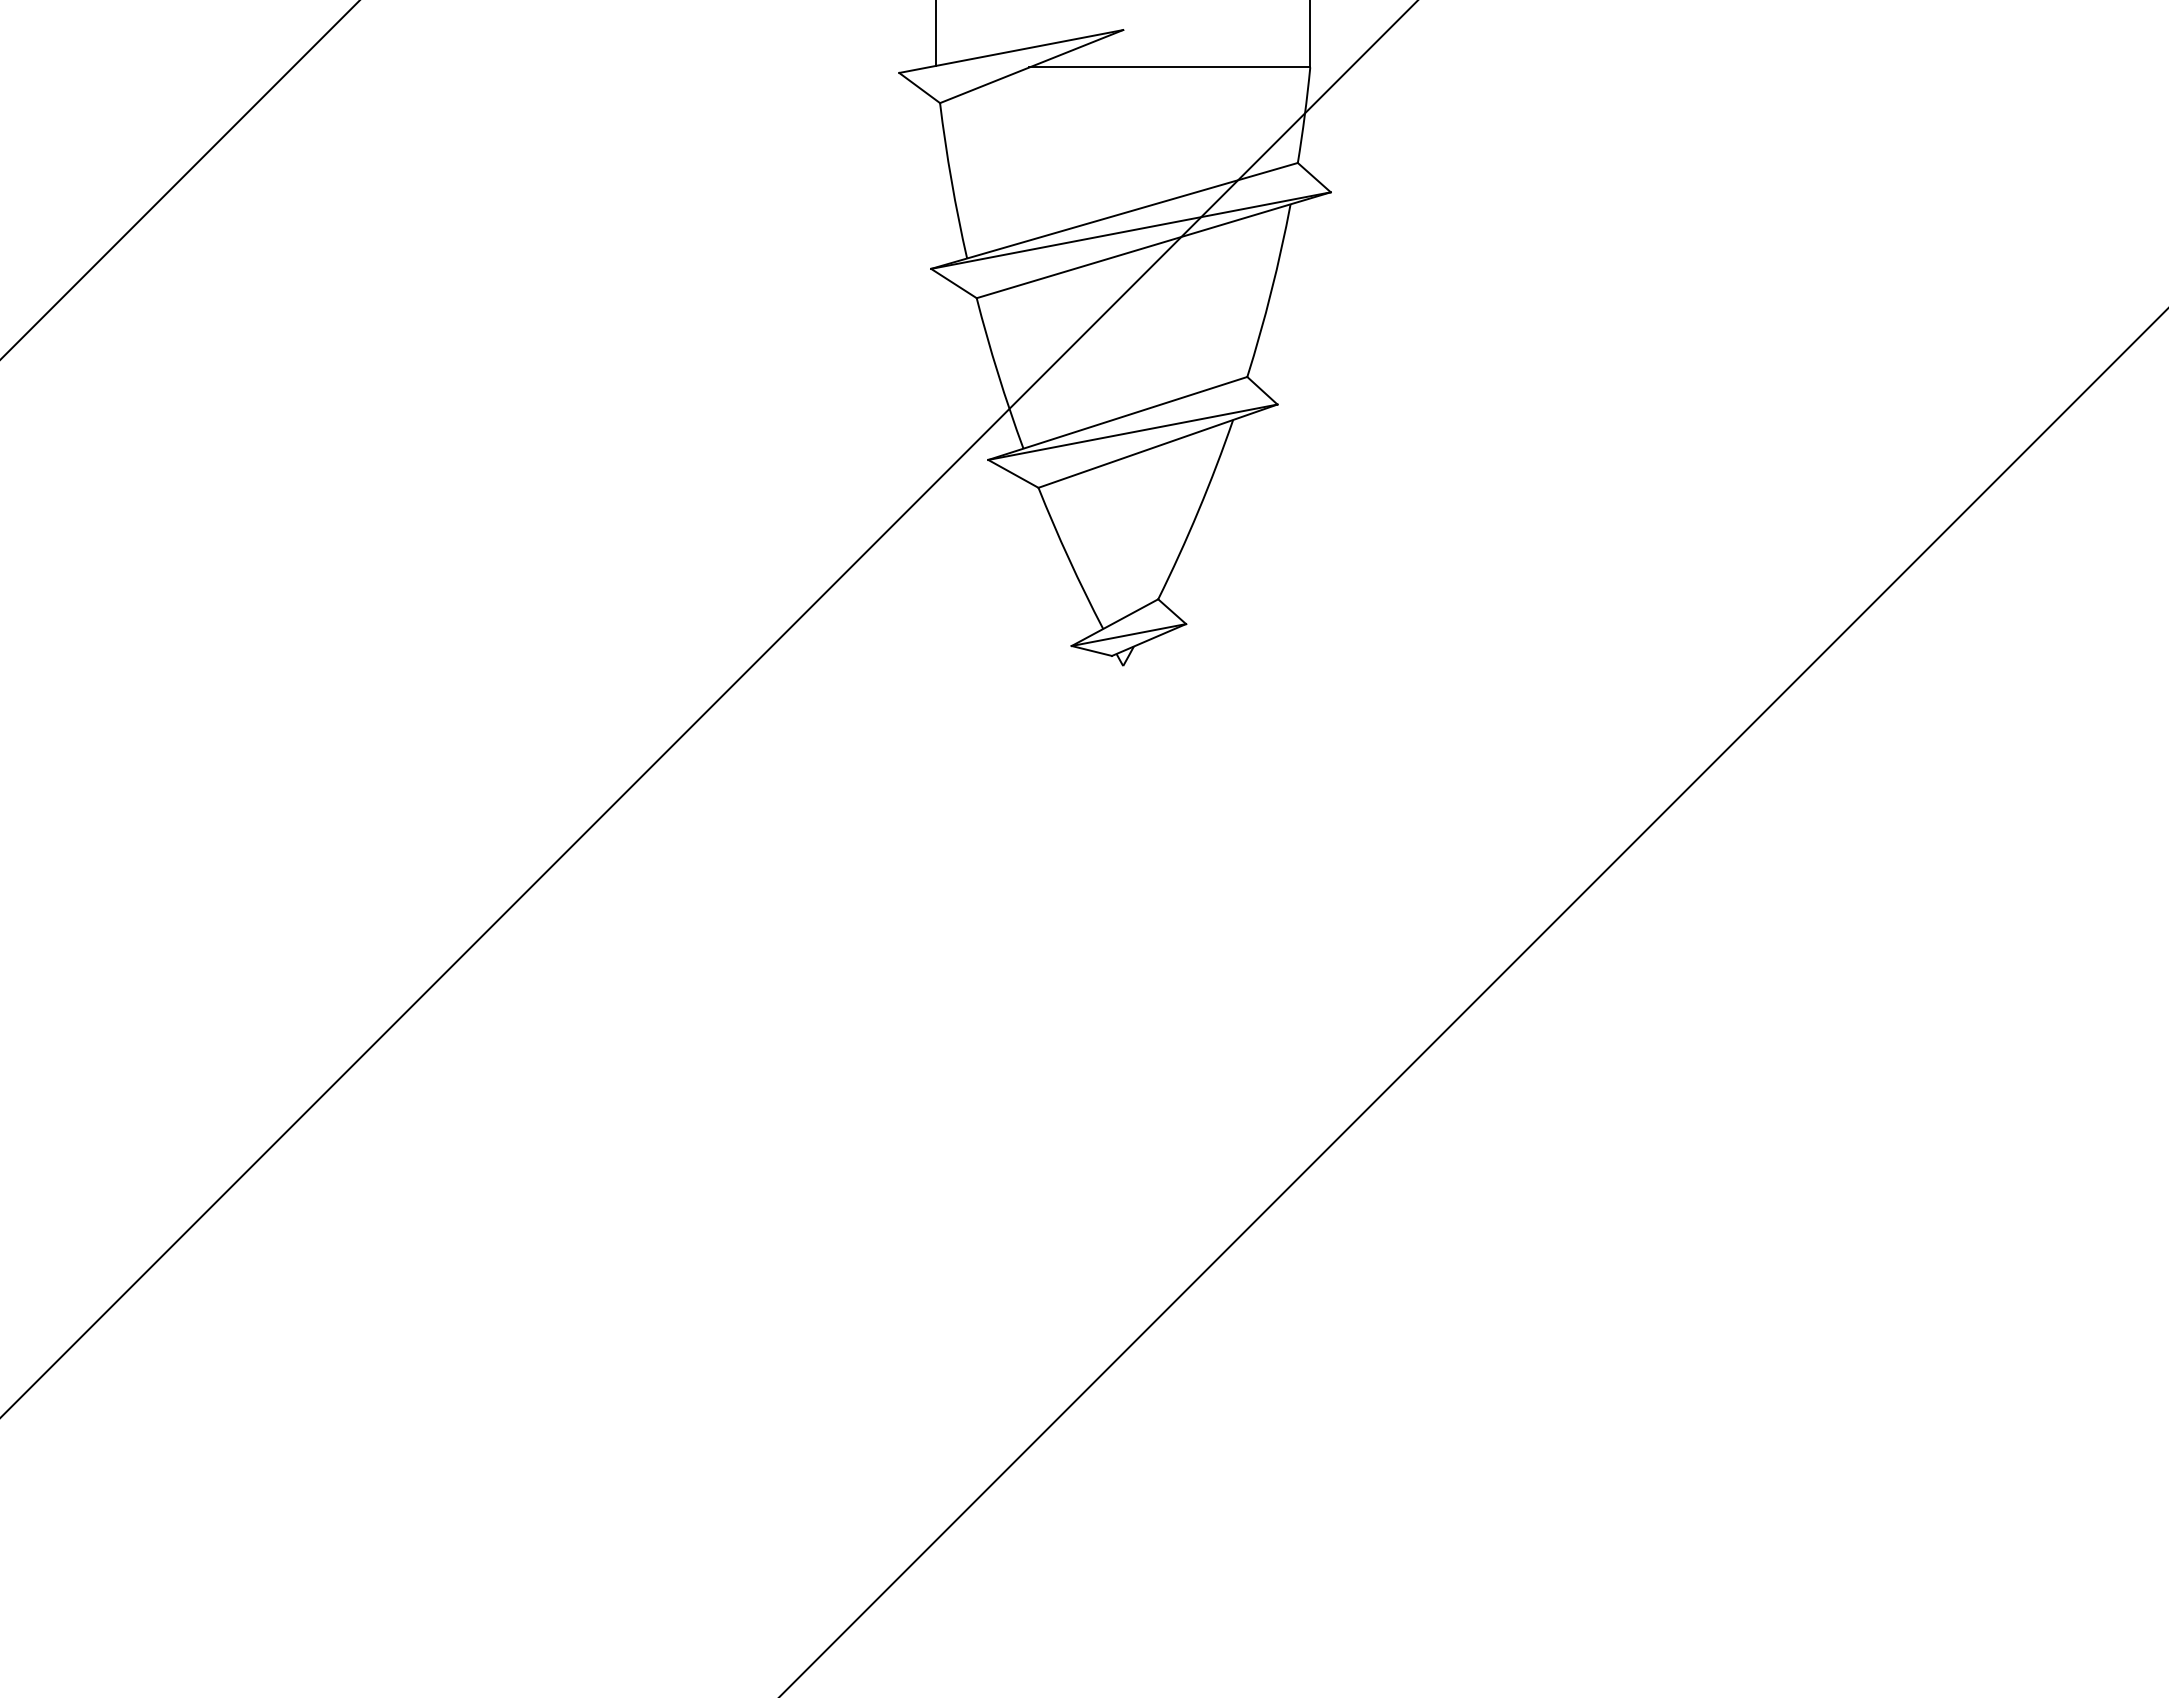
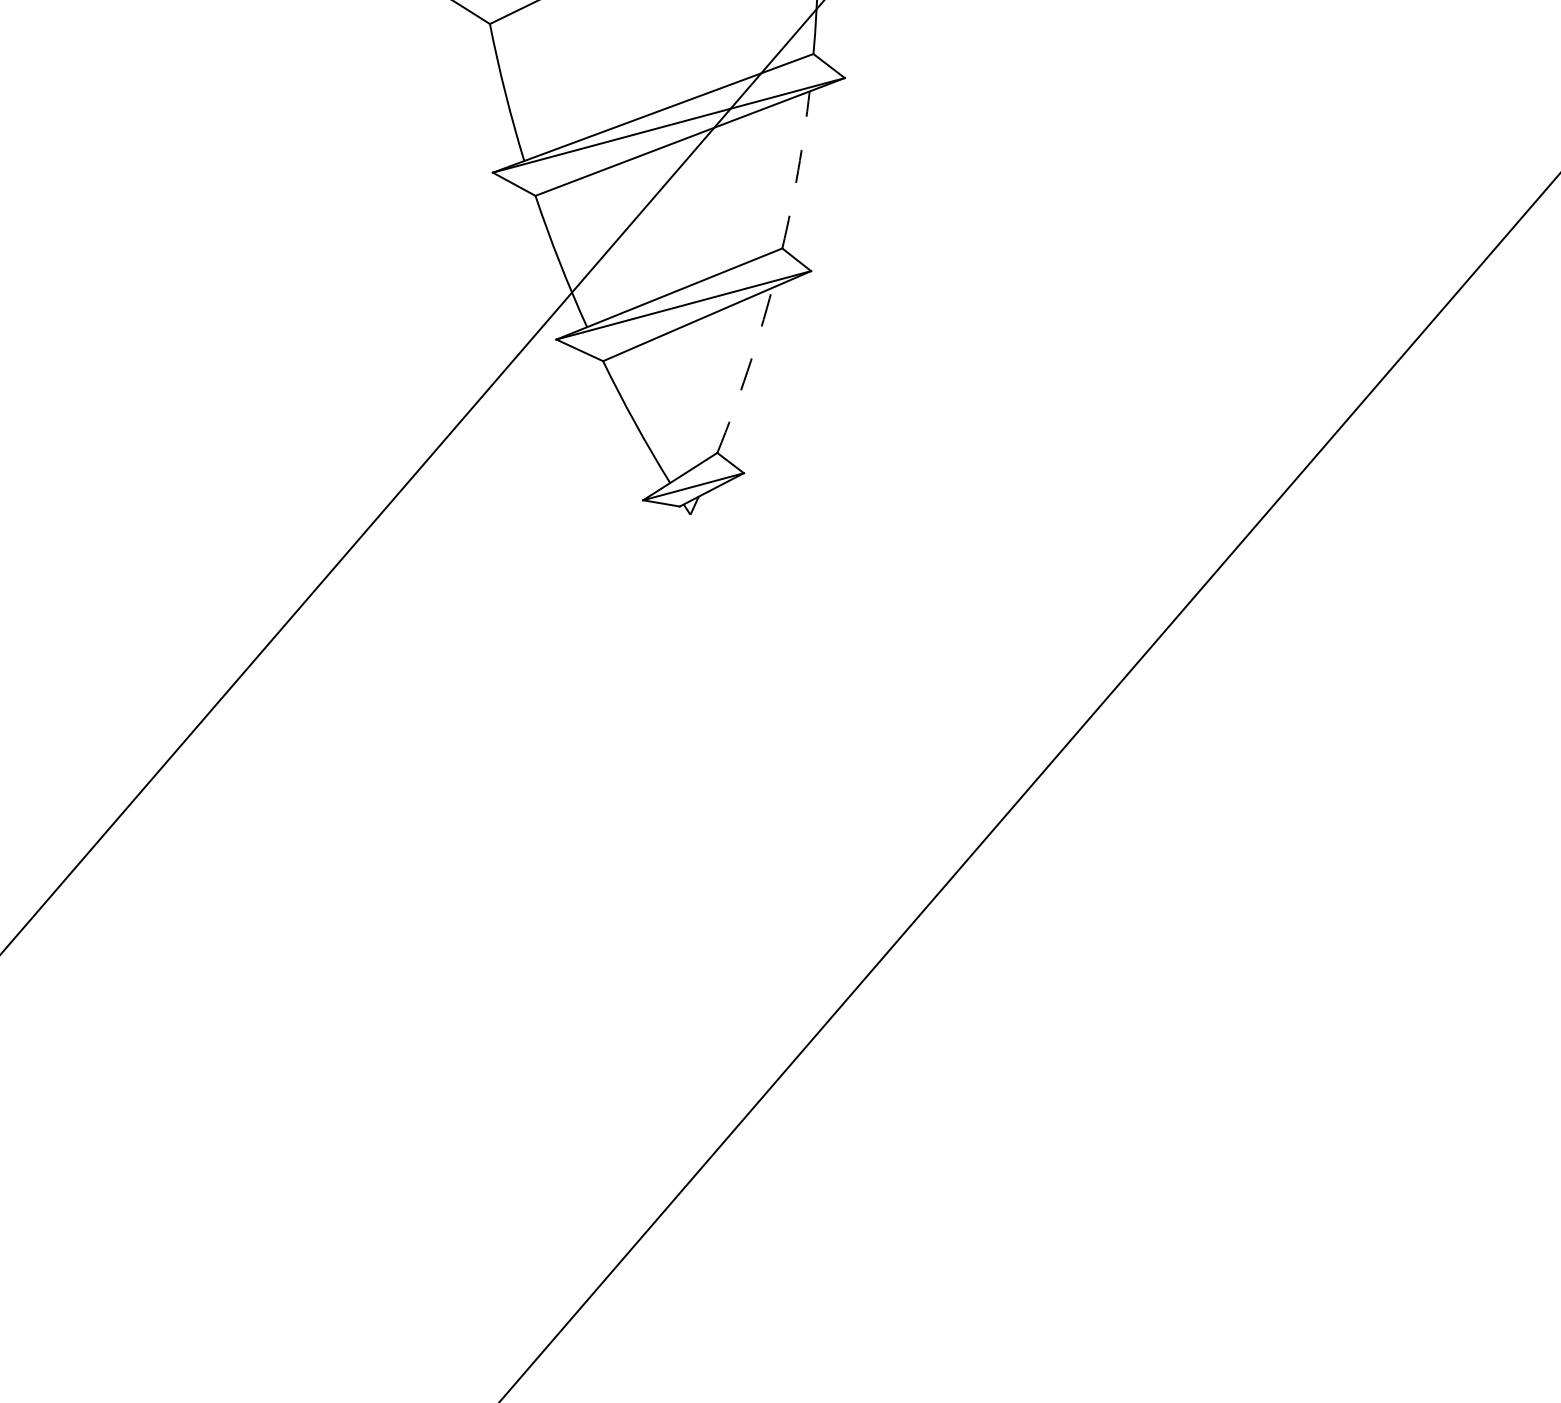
arc: (1271, 291) -> (798, 170), solid -> dashed
arc: (1198, 510) -> (747, 370), solid -> dashed

